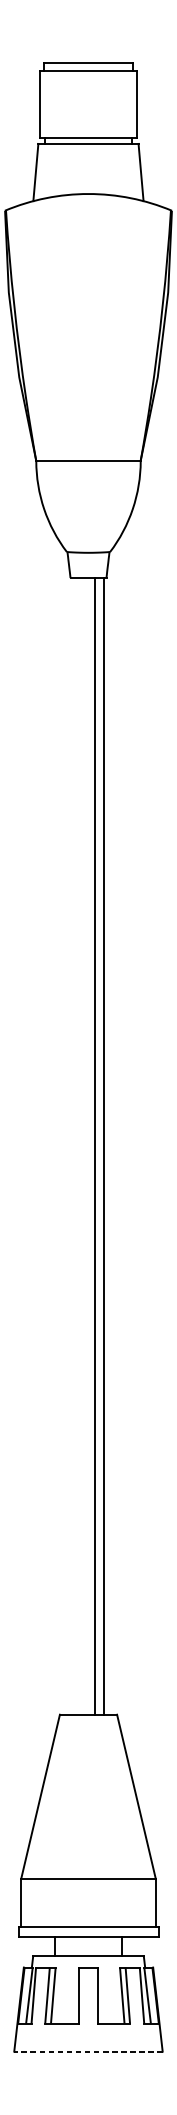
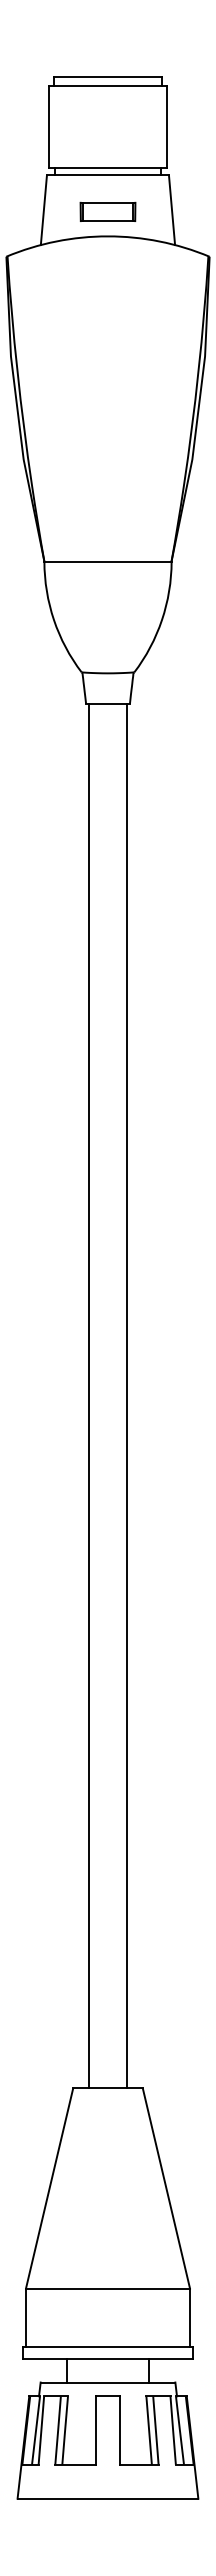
part: (88, 173) -> (107, 211), added
line: (94, 1146) -> (88, 1396), moved
line: (88, 2051) -> (107, 2498), dashed -> solid

